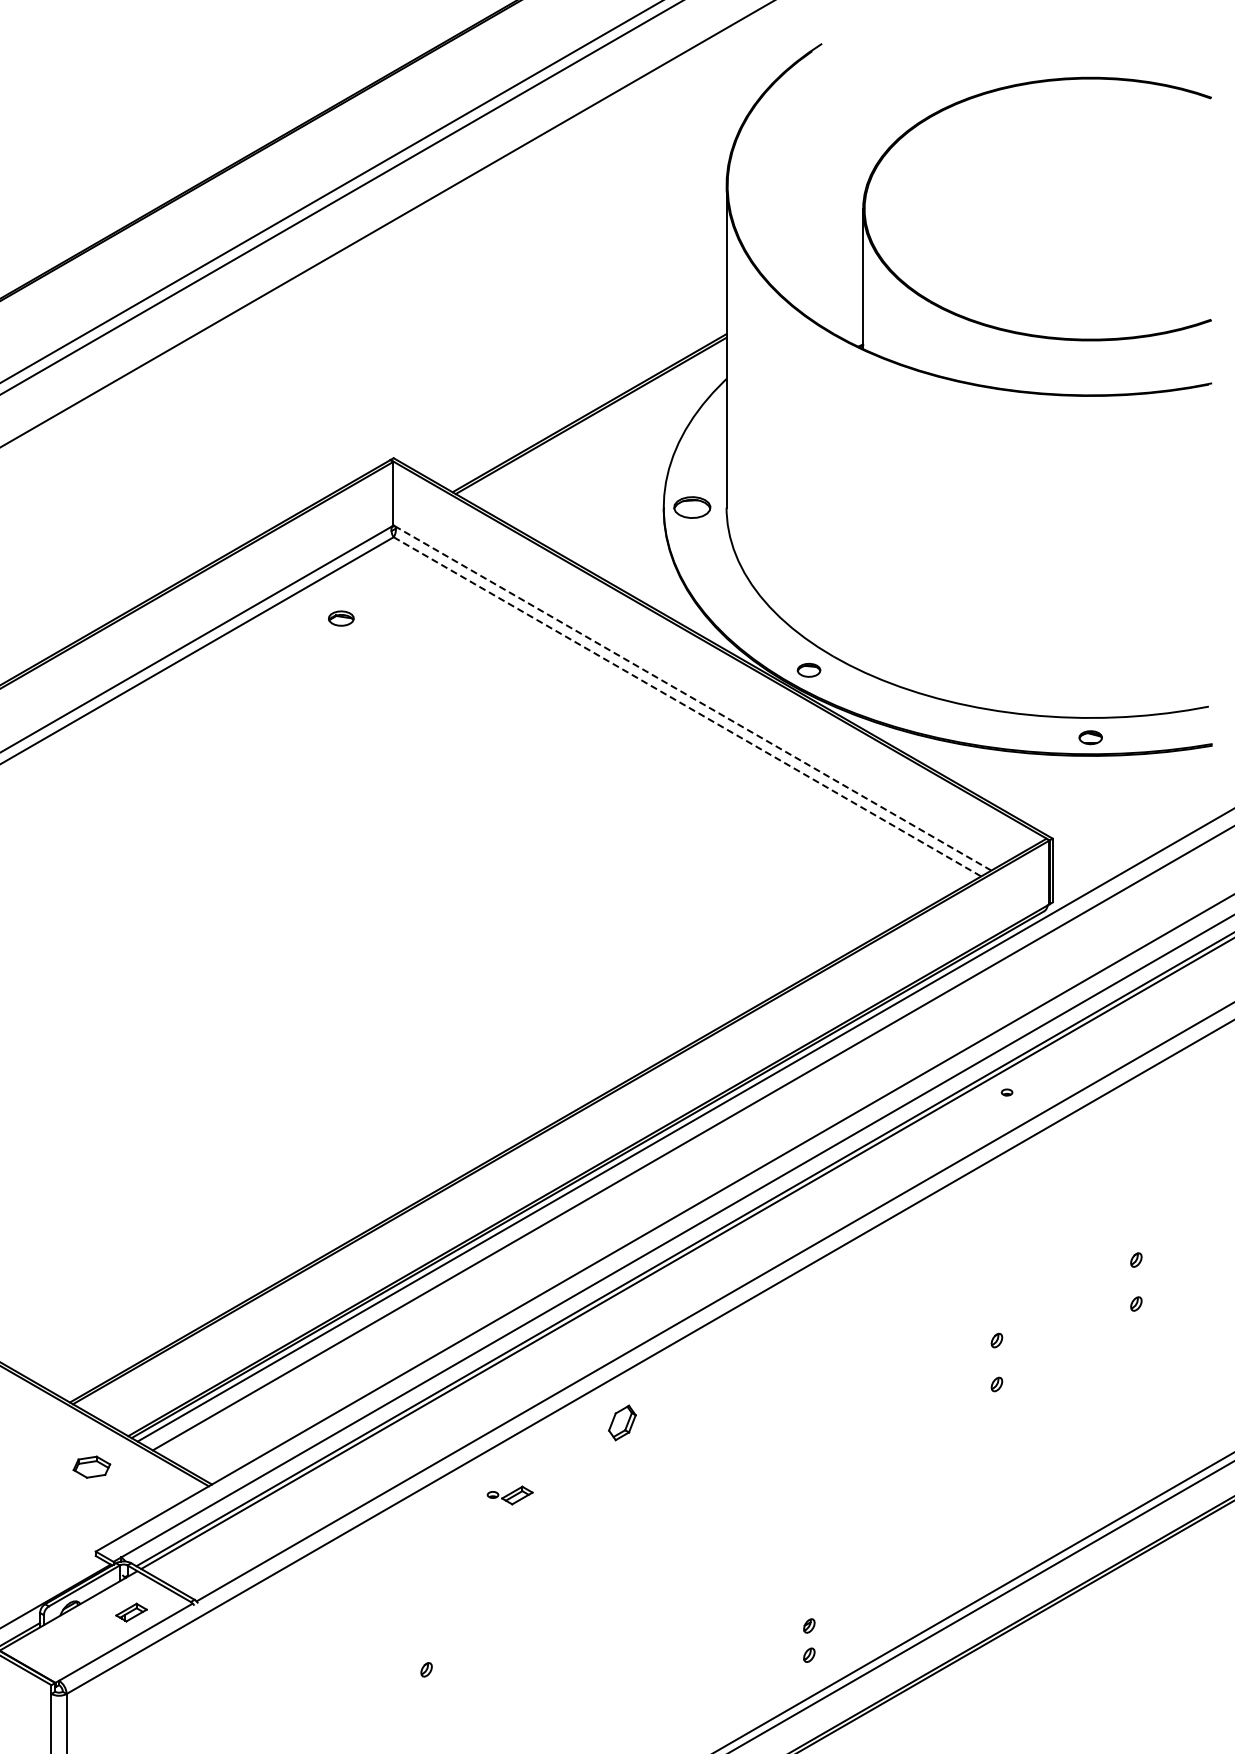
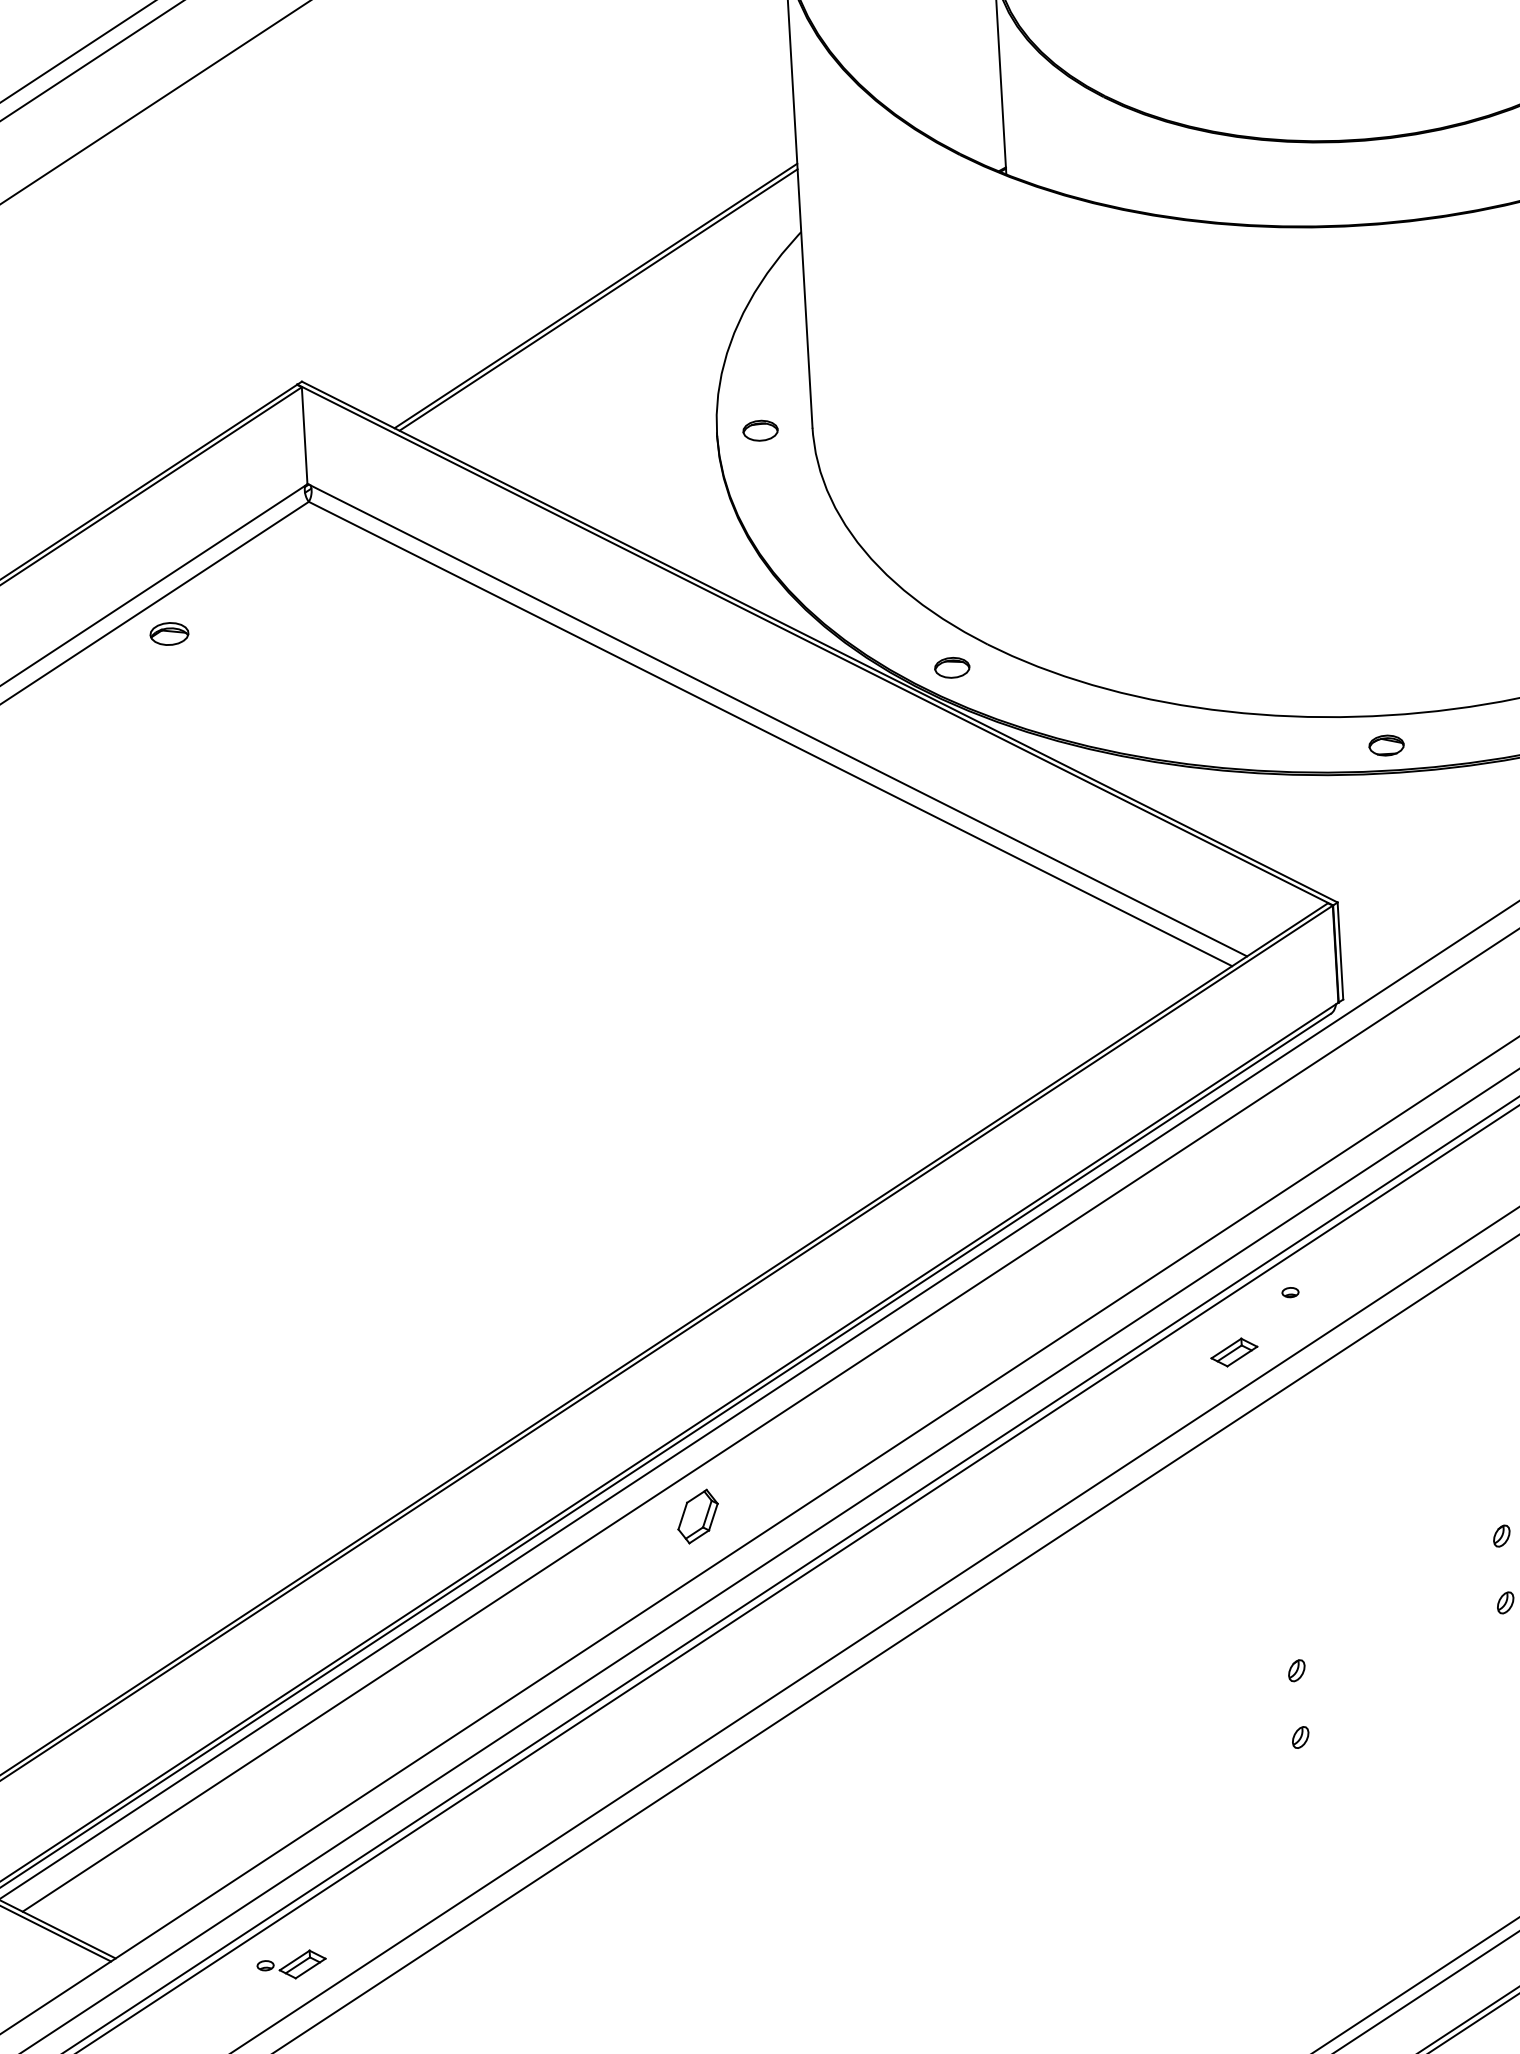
part: (692, 507) -> (760, 430), size x0.62
part: (341, 618) -> (169, 633), moved
line: (692, 698) -> (777, 720), dashed -> solid
line: (687, 707) -> (770, 735), dashed -> solid
part: (967, 1129) -> (1233, 1352), added
part: (622, 1422) -> (698, 1515), moved
part: (509, 1495) -> (290, 1965), moved

